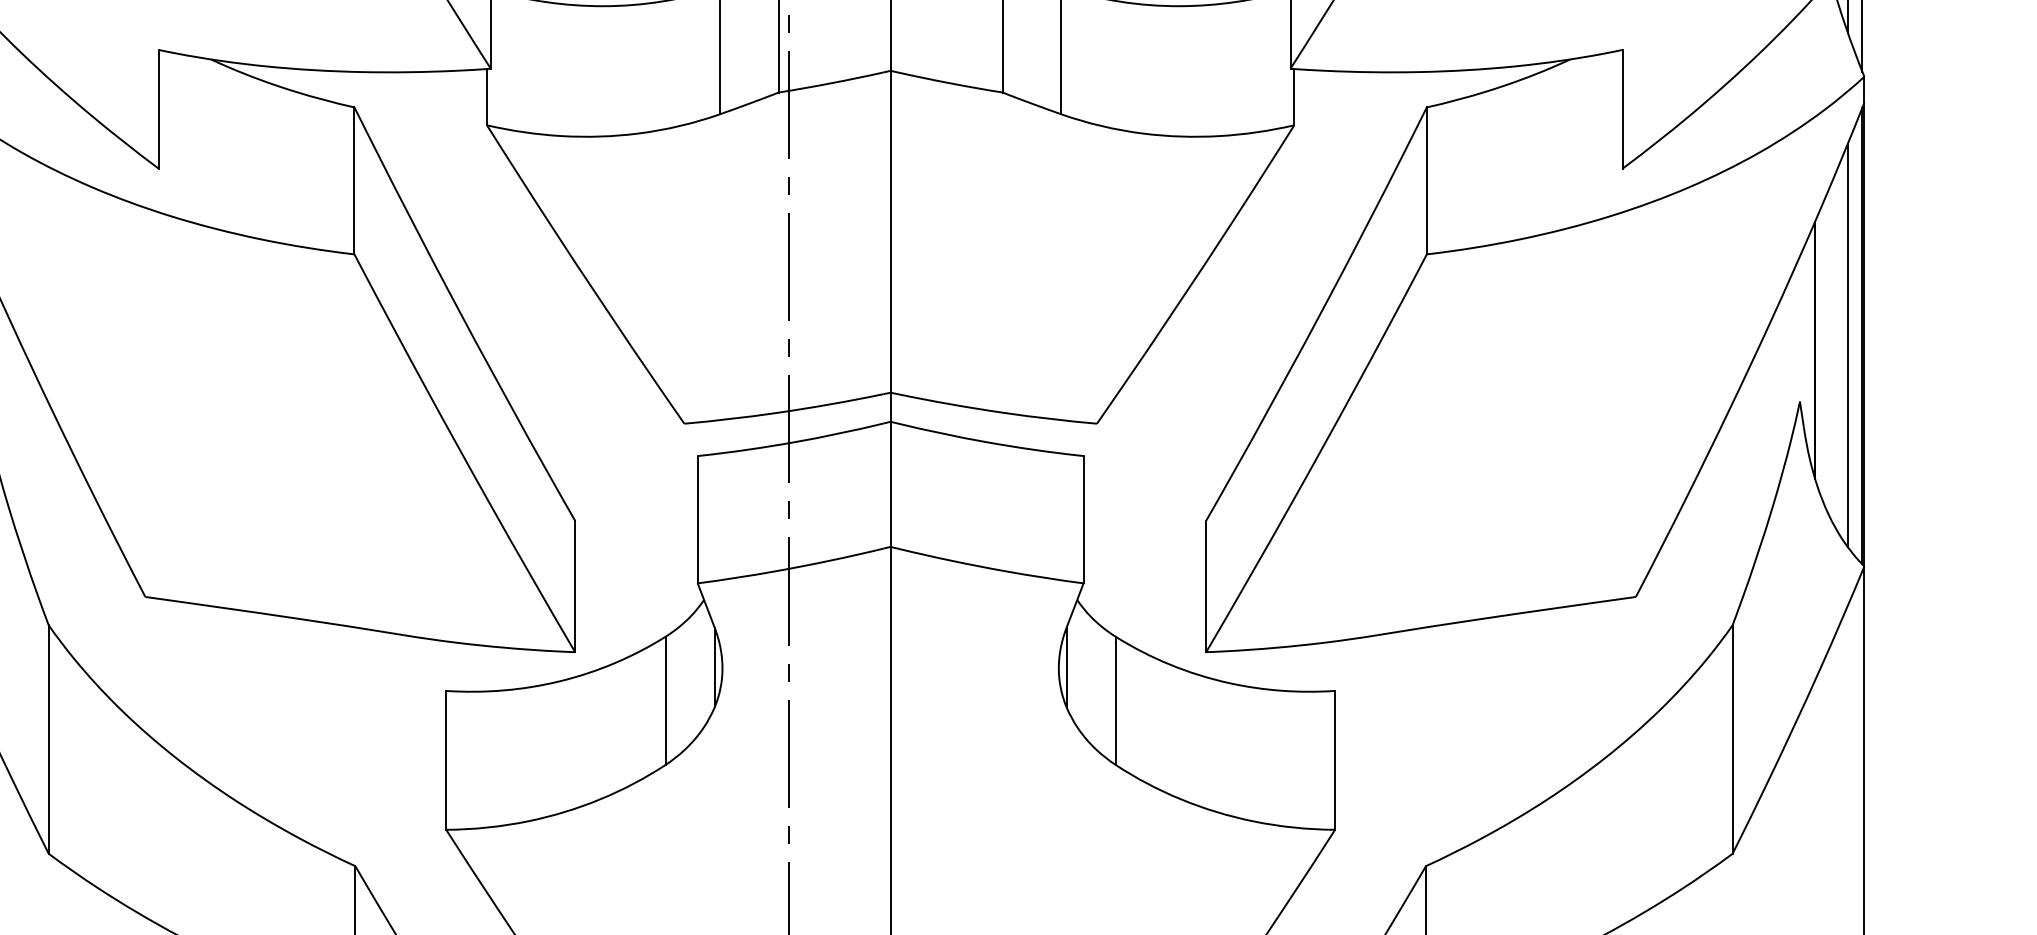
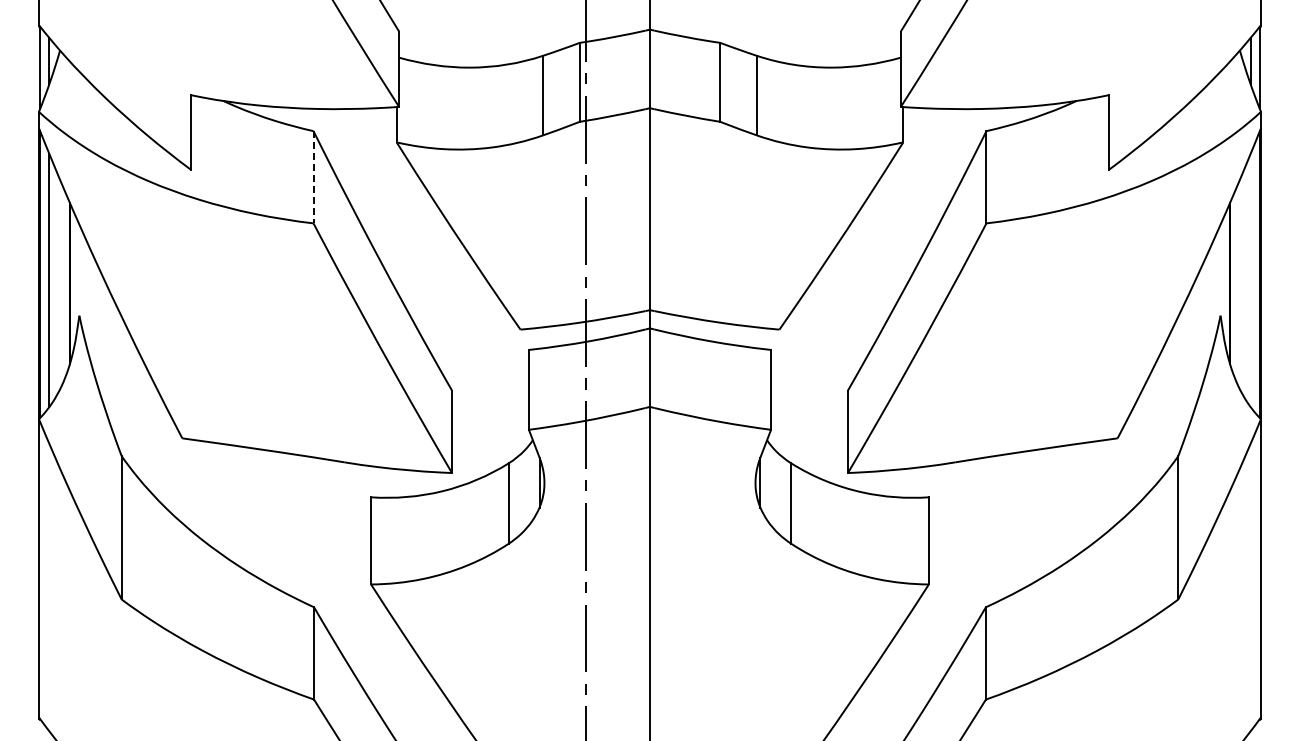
line: (354, 181) -> (313, 177), solid -> dashed
line: (1847, 345) -> (1250, 280), removed

